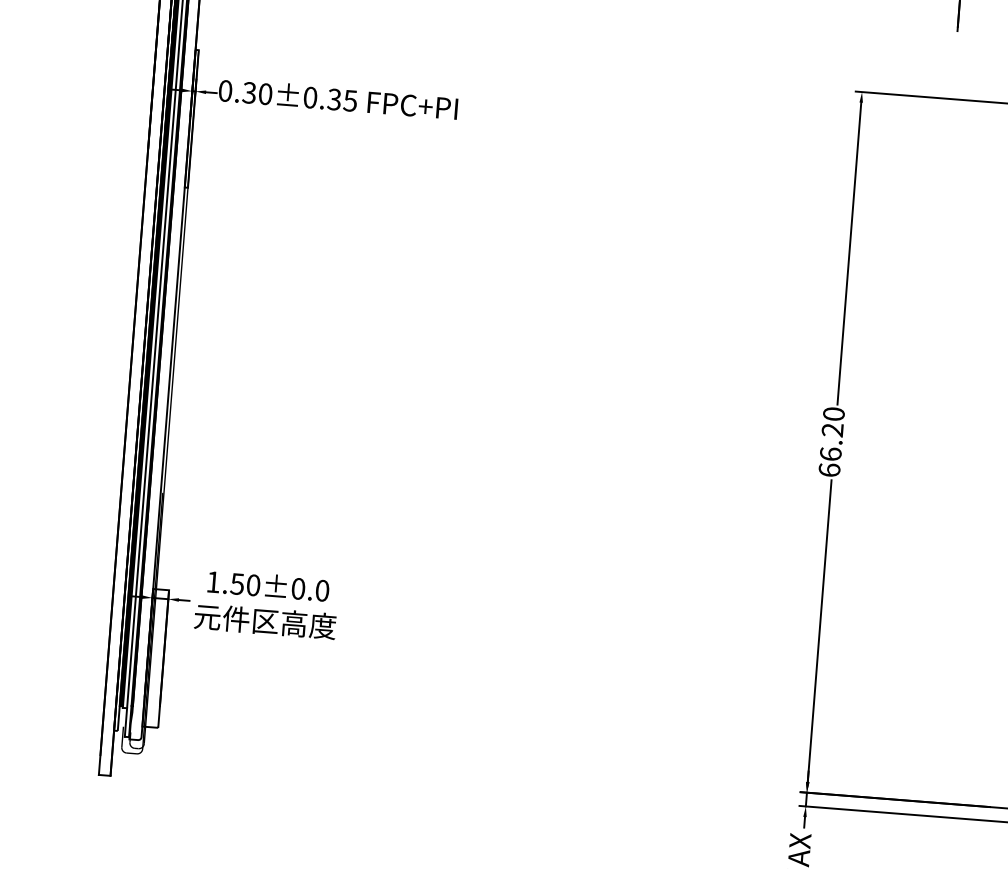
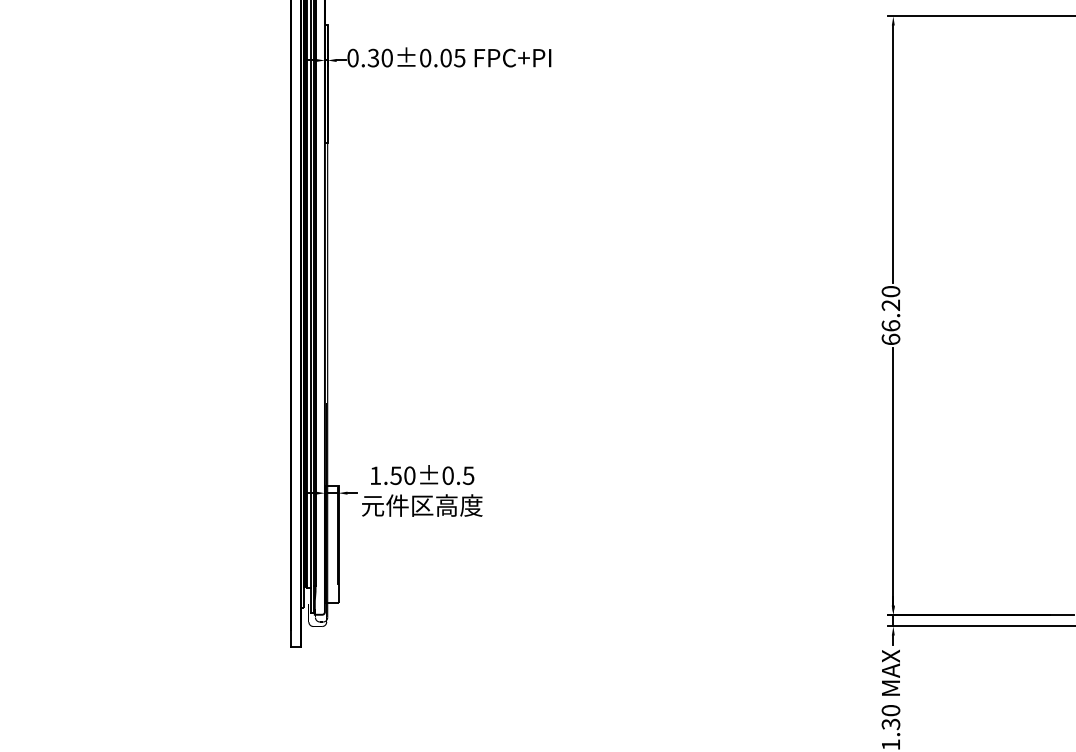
text: (333, 100) -> (445, 58), 0.30±0.35 -> 0.30±0.05
text: (322, 590) -> (468, 475), 0.0 -> 0.5

